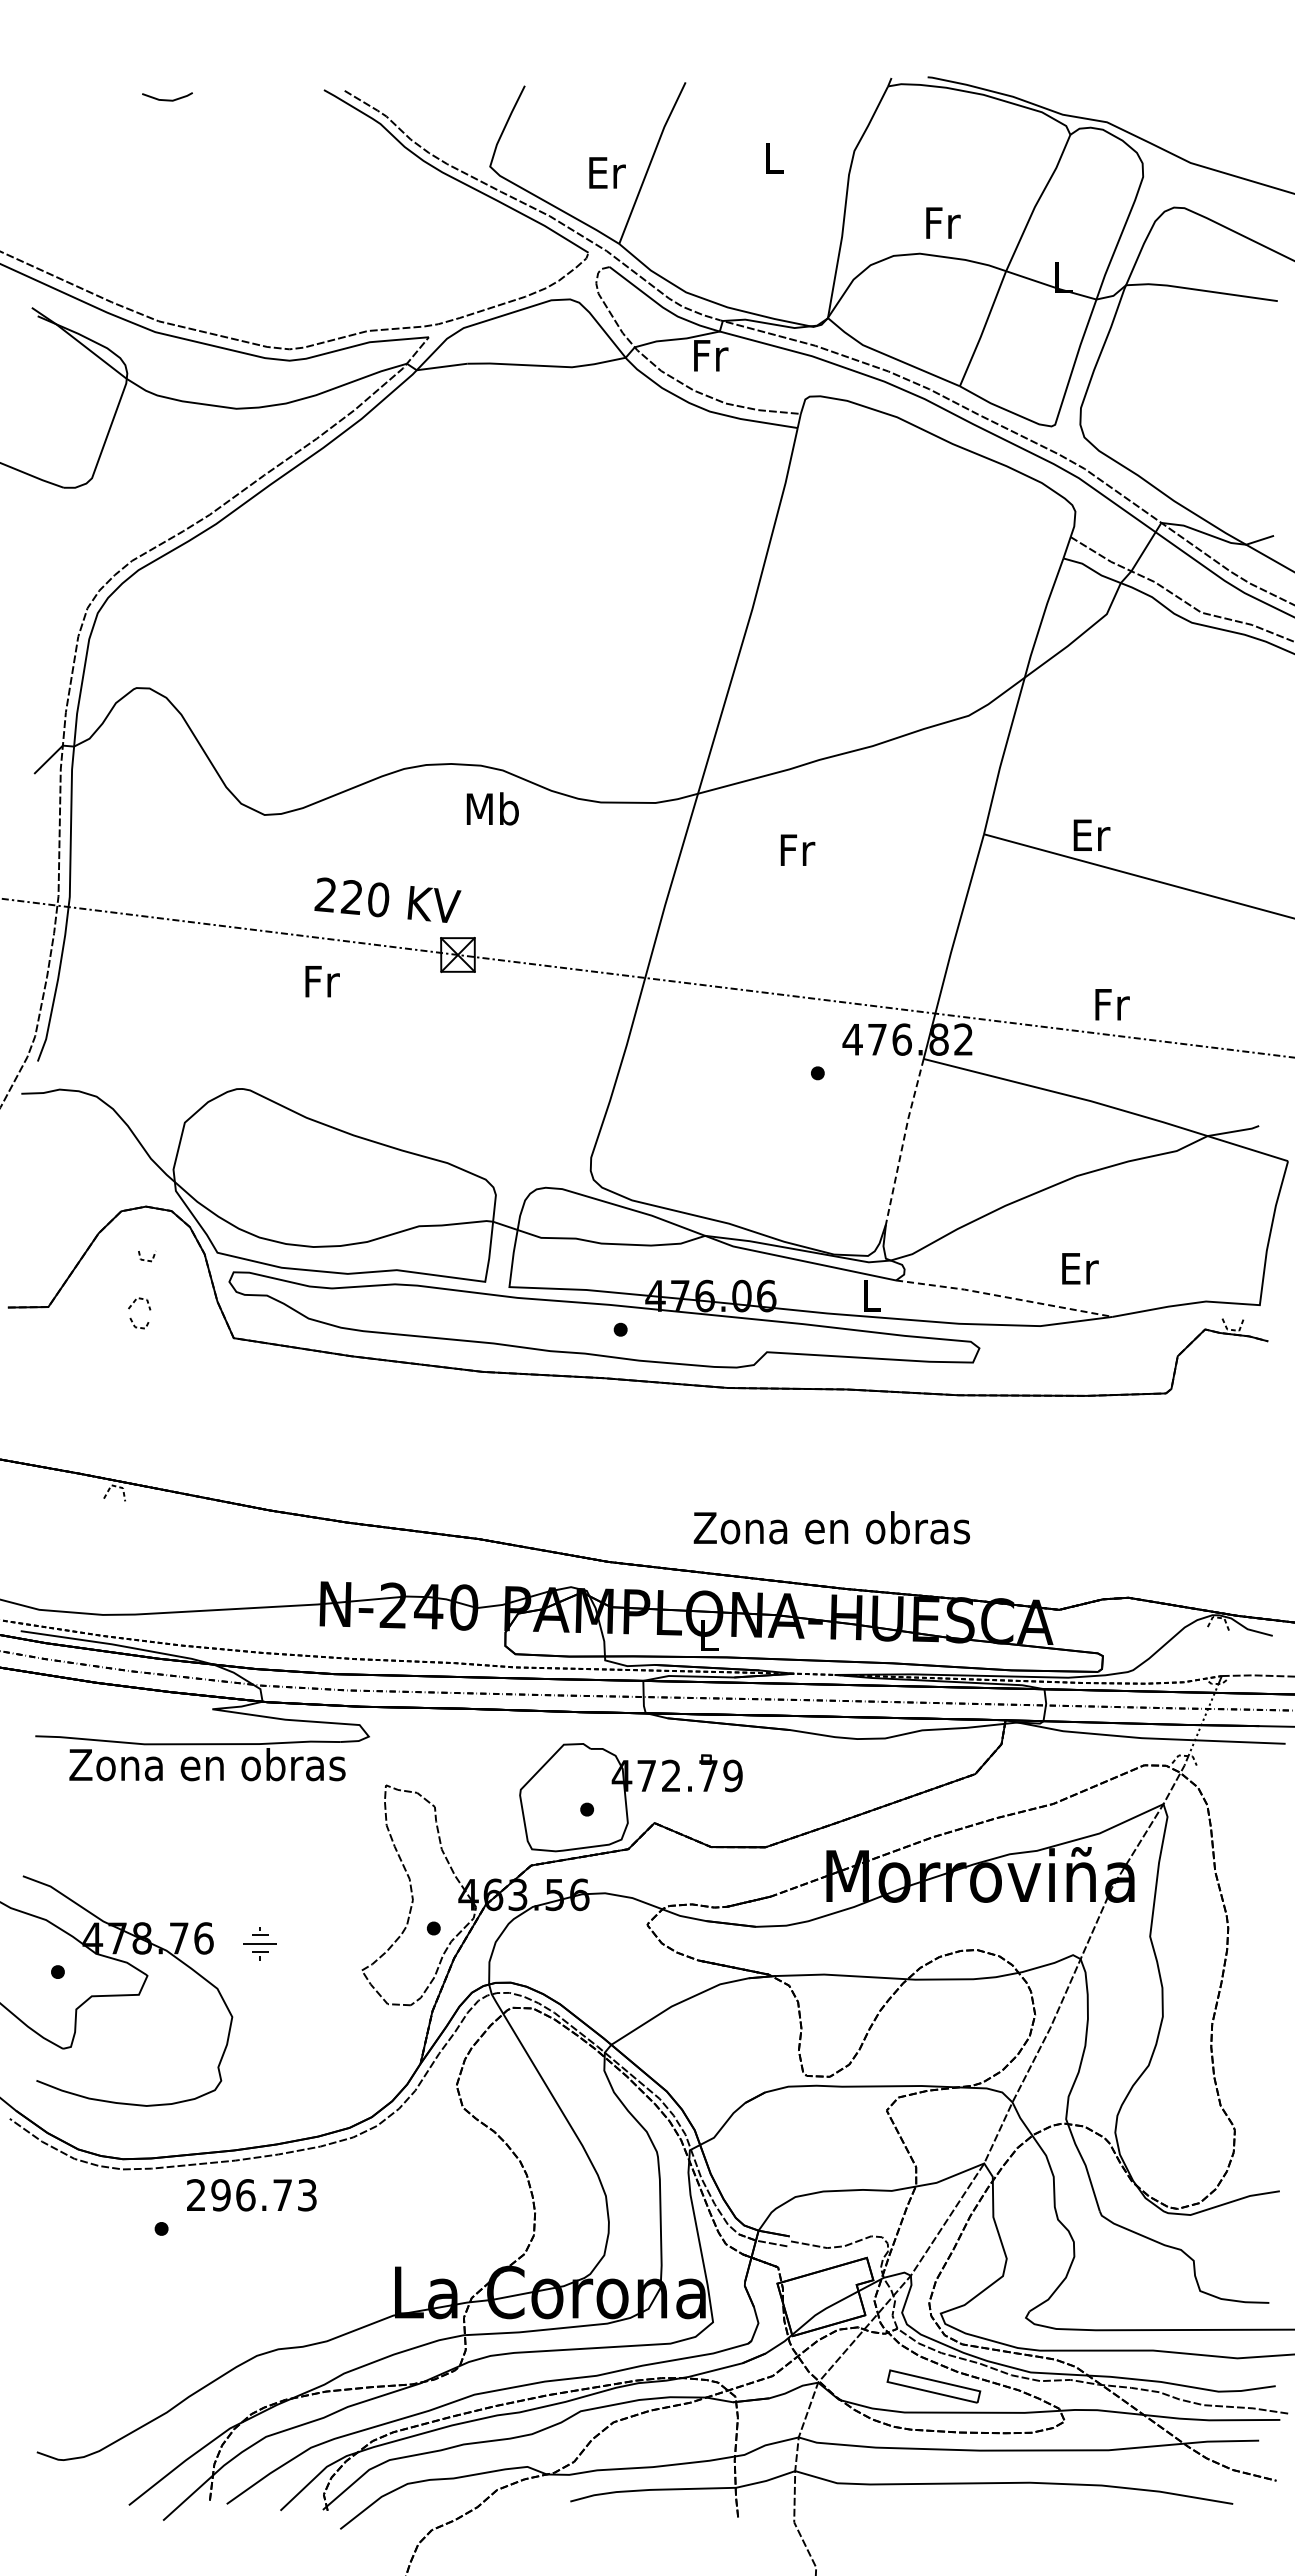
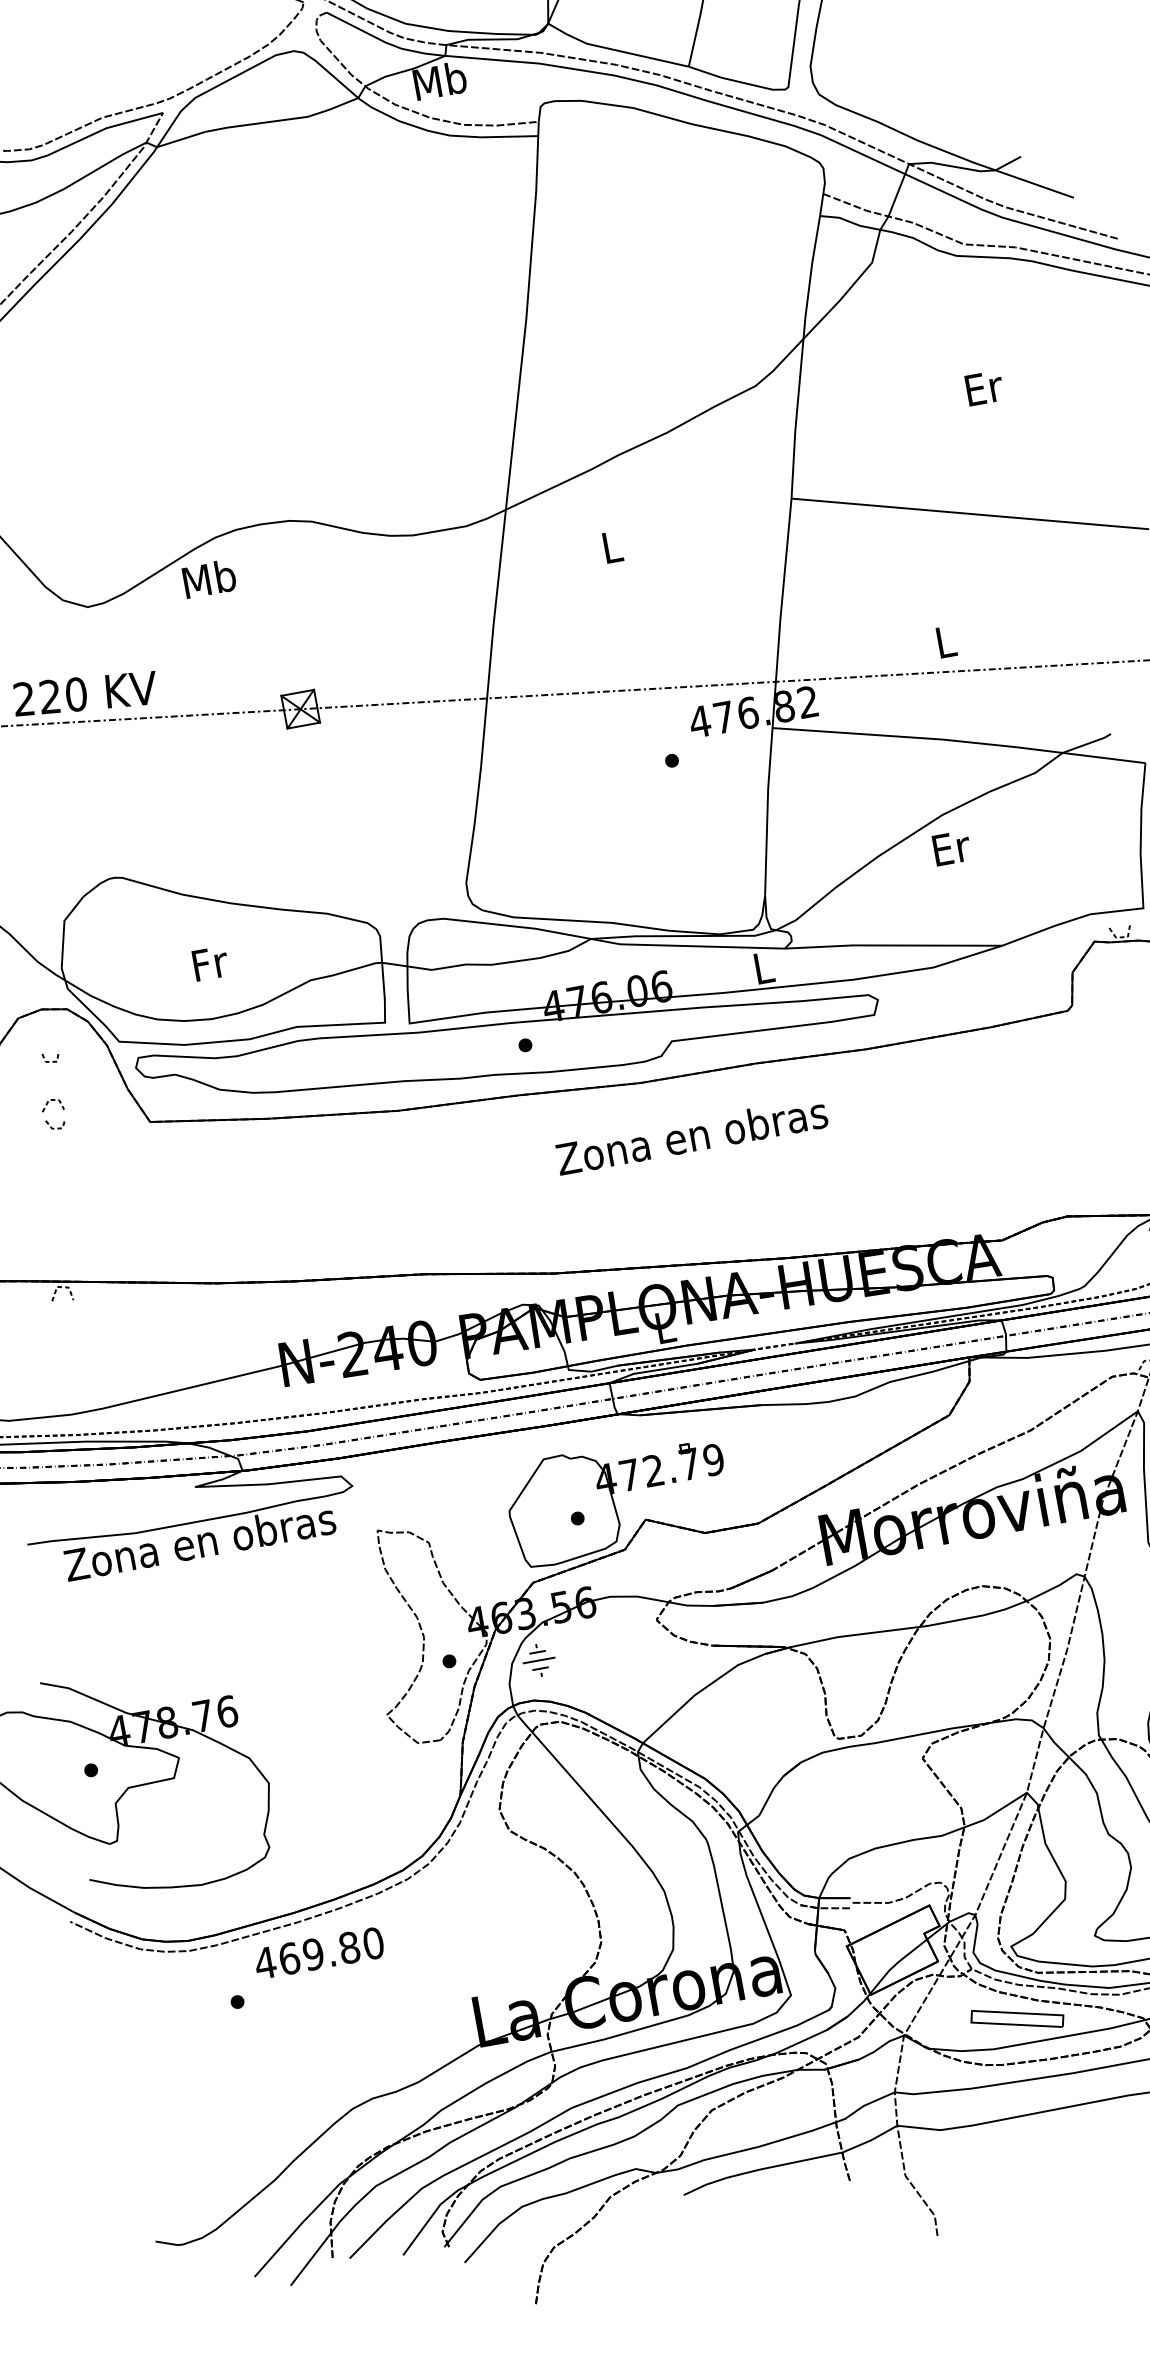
text: (710, 354) -> (440, 79), Fr -> Mb
text: (492, 808) -> (209, 578), moved
text: (1091, 834) -> (984, 387), moved
text: (797, 849) -> (612, 546), Fr -> L
text: (387, 899) -> (84, 692), moved
text: (322, 981) -> (210, 963), moved
text: (1112, 1004) -> (946, 641), Fr -> L
line: (903, 1140) -> (767, 811), dashed -> solid
text: (1080, 1268) -> (952, 847), moved
line: (1004, 1297) -> (893, 946), dashed -> solid
text: (831, 1527) -> (691, 1135), moved
part: (259, 1943) -> (538, 1660), moved
text: (251, 2195) -> (319, 1953), 296.73 -> 469.80

